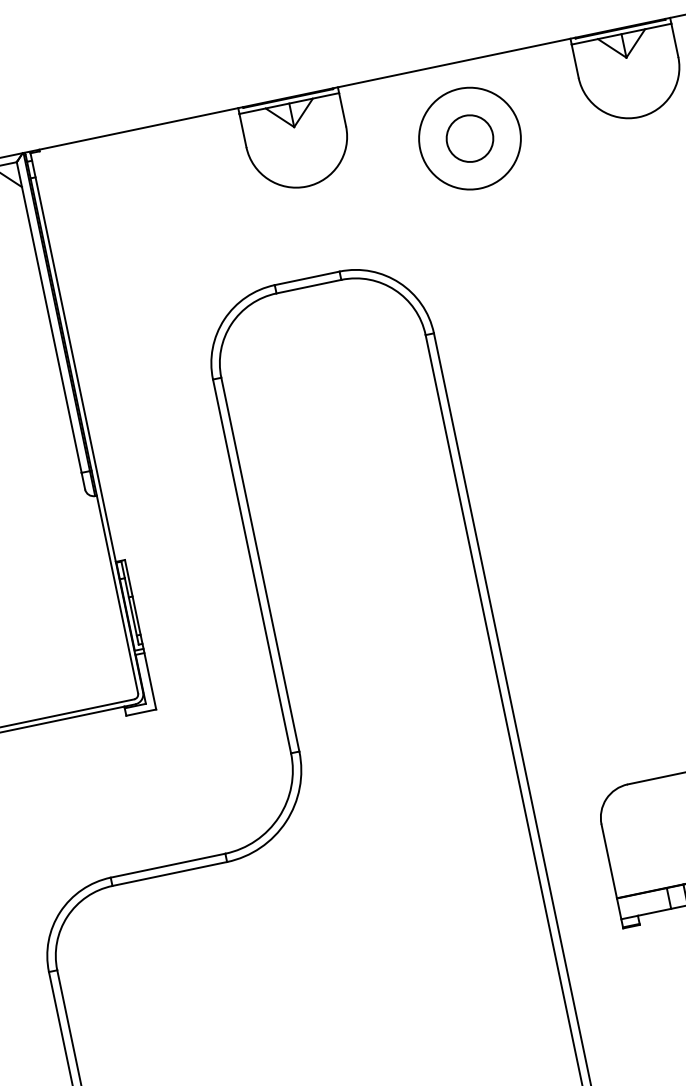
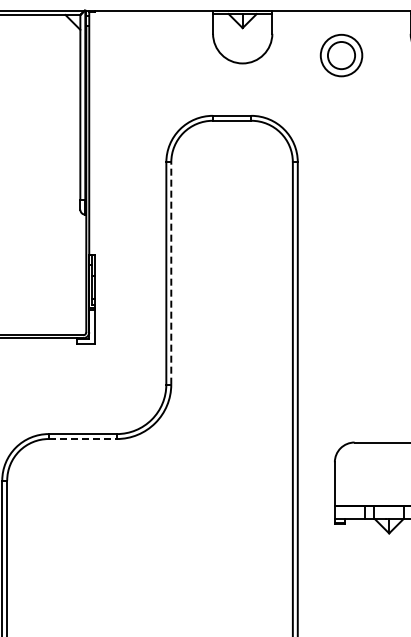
circle: (469, 138) -> (341, 55), size x0.7
line: (260, 562) -> (171, 272), solid -> dashed
line: (171, 874) -> (83, 439), solid -> dashed

